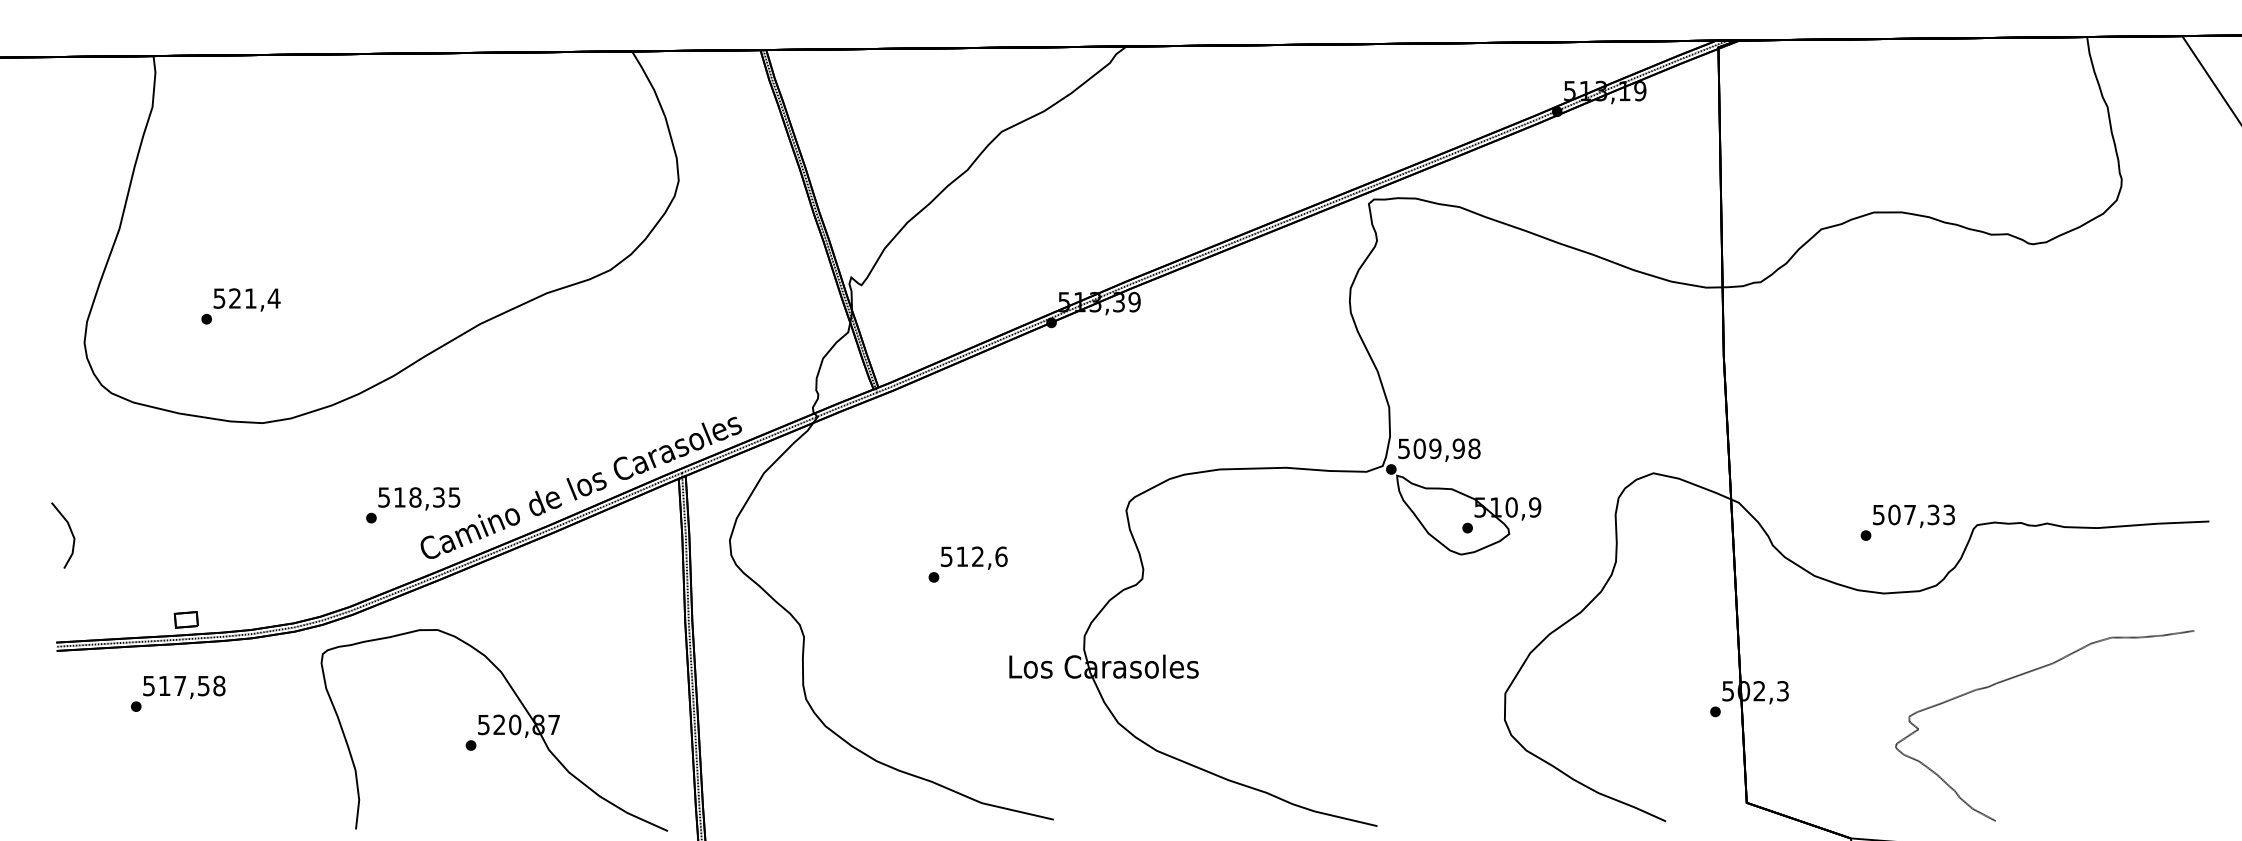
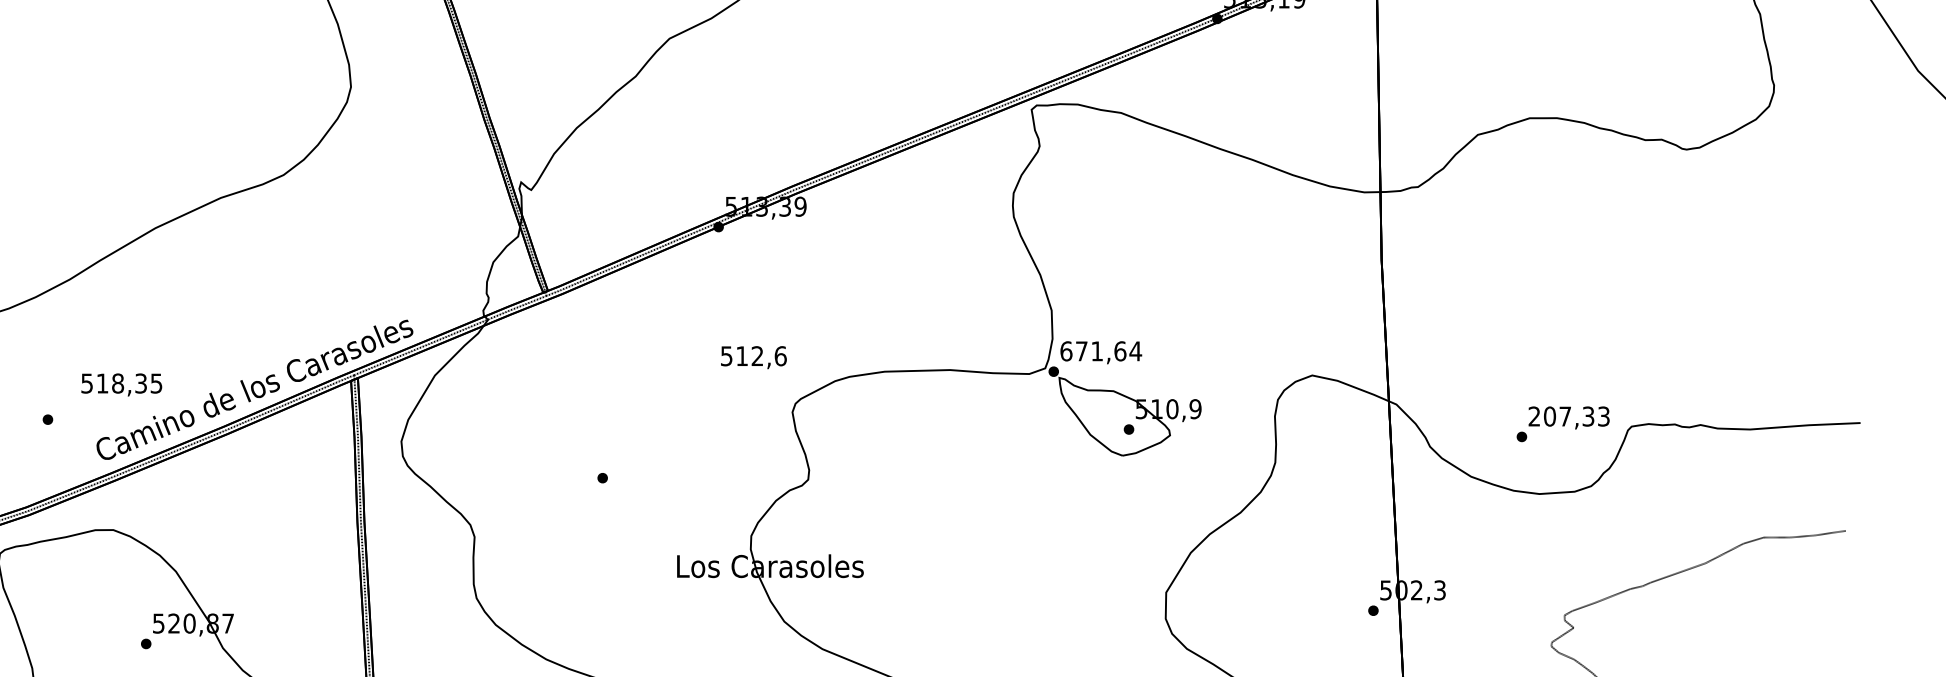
text: (1439, 448) -> (1101, 351), 509,98 -> 671,64
text: (419, 498) -> (121, 384), moved
text: (1878, 514) -> (1534, 416), 507,33 -> 207,33
text: (973, 557) -> (753, 356), moved

